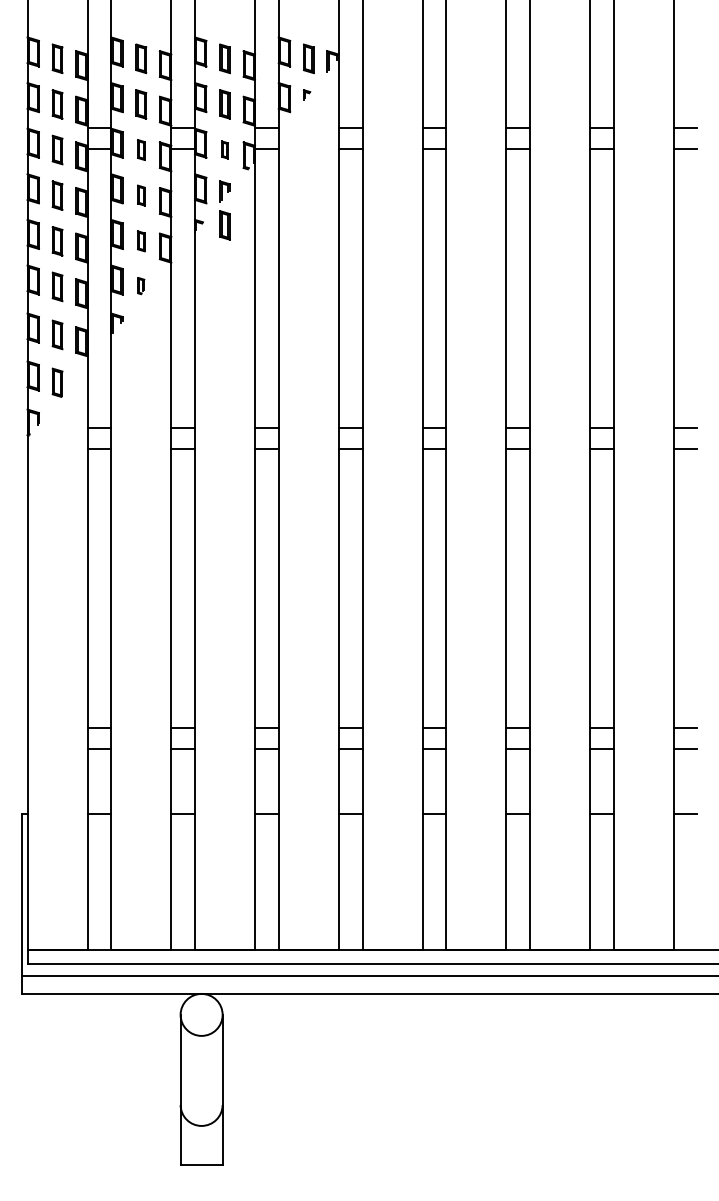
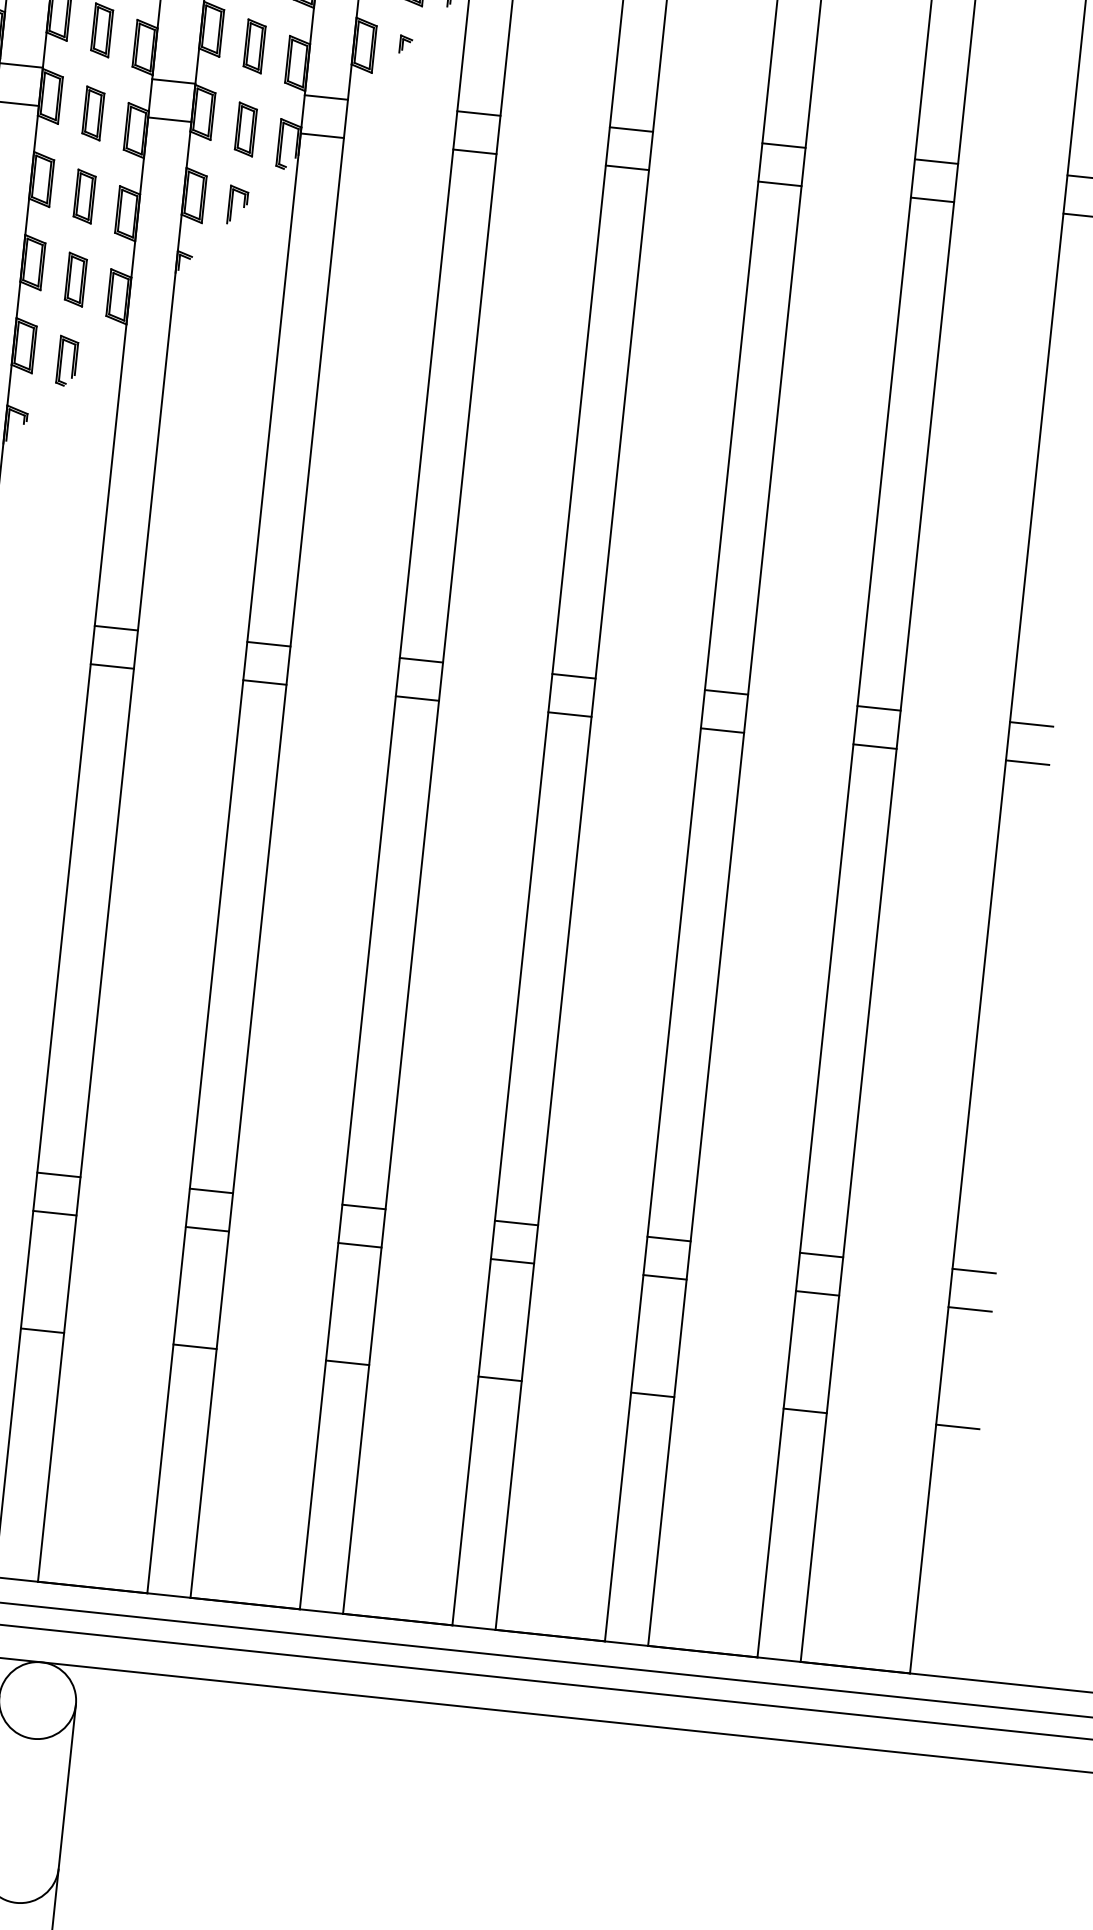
part: (141, 149) -> (93, 112), size x1.43
part: (224, 149) -> (245, 128), size x1.67
part: (141, 195) -> (85, 196), size x1.43
part: (224, 225) -> (230, 266), removed
part: (141, 241) -> (76, 280), size x1.43
part: (141, 285) -> (67, 360), size x1.67

